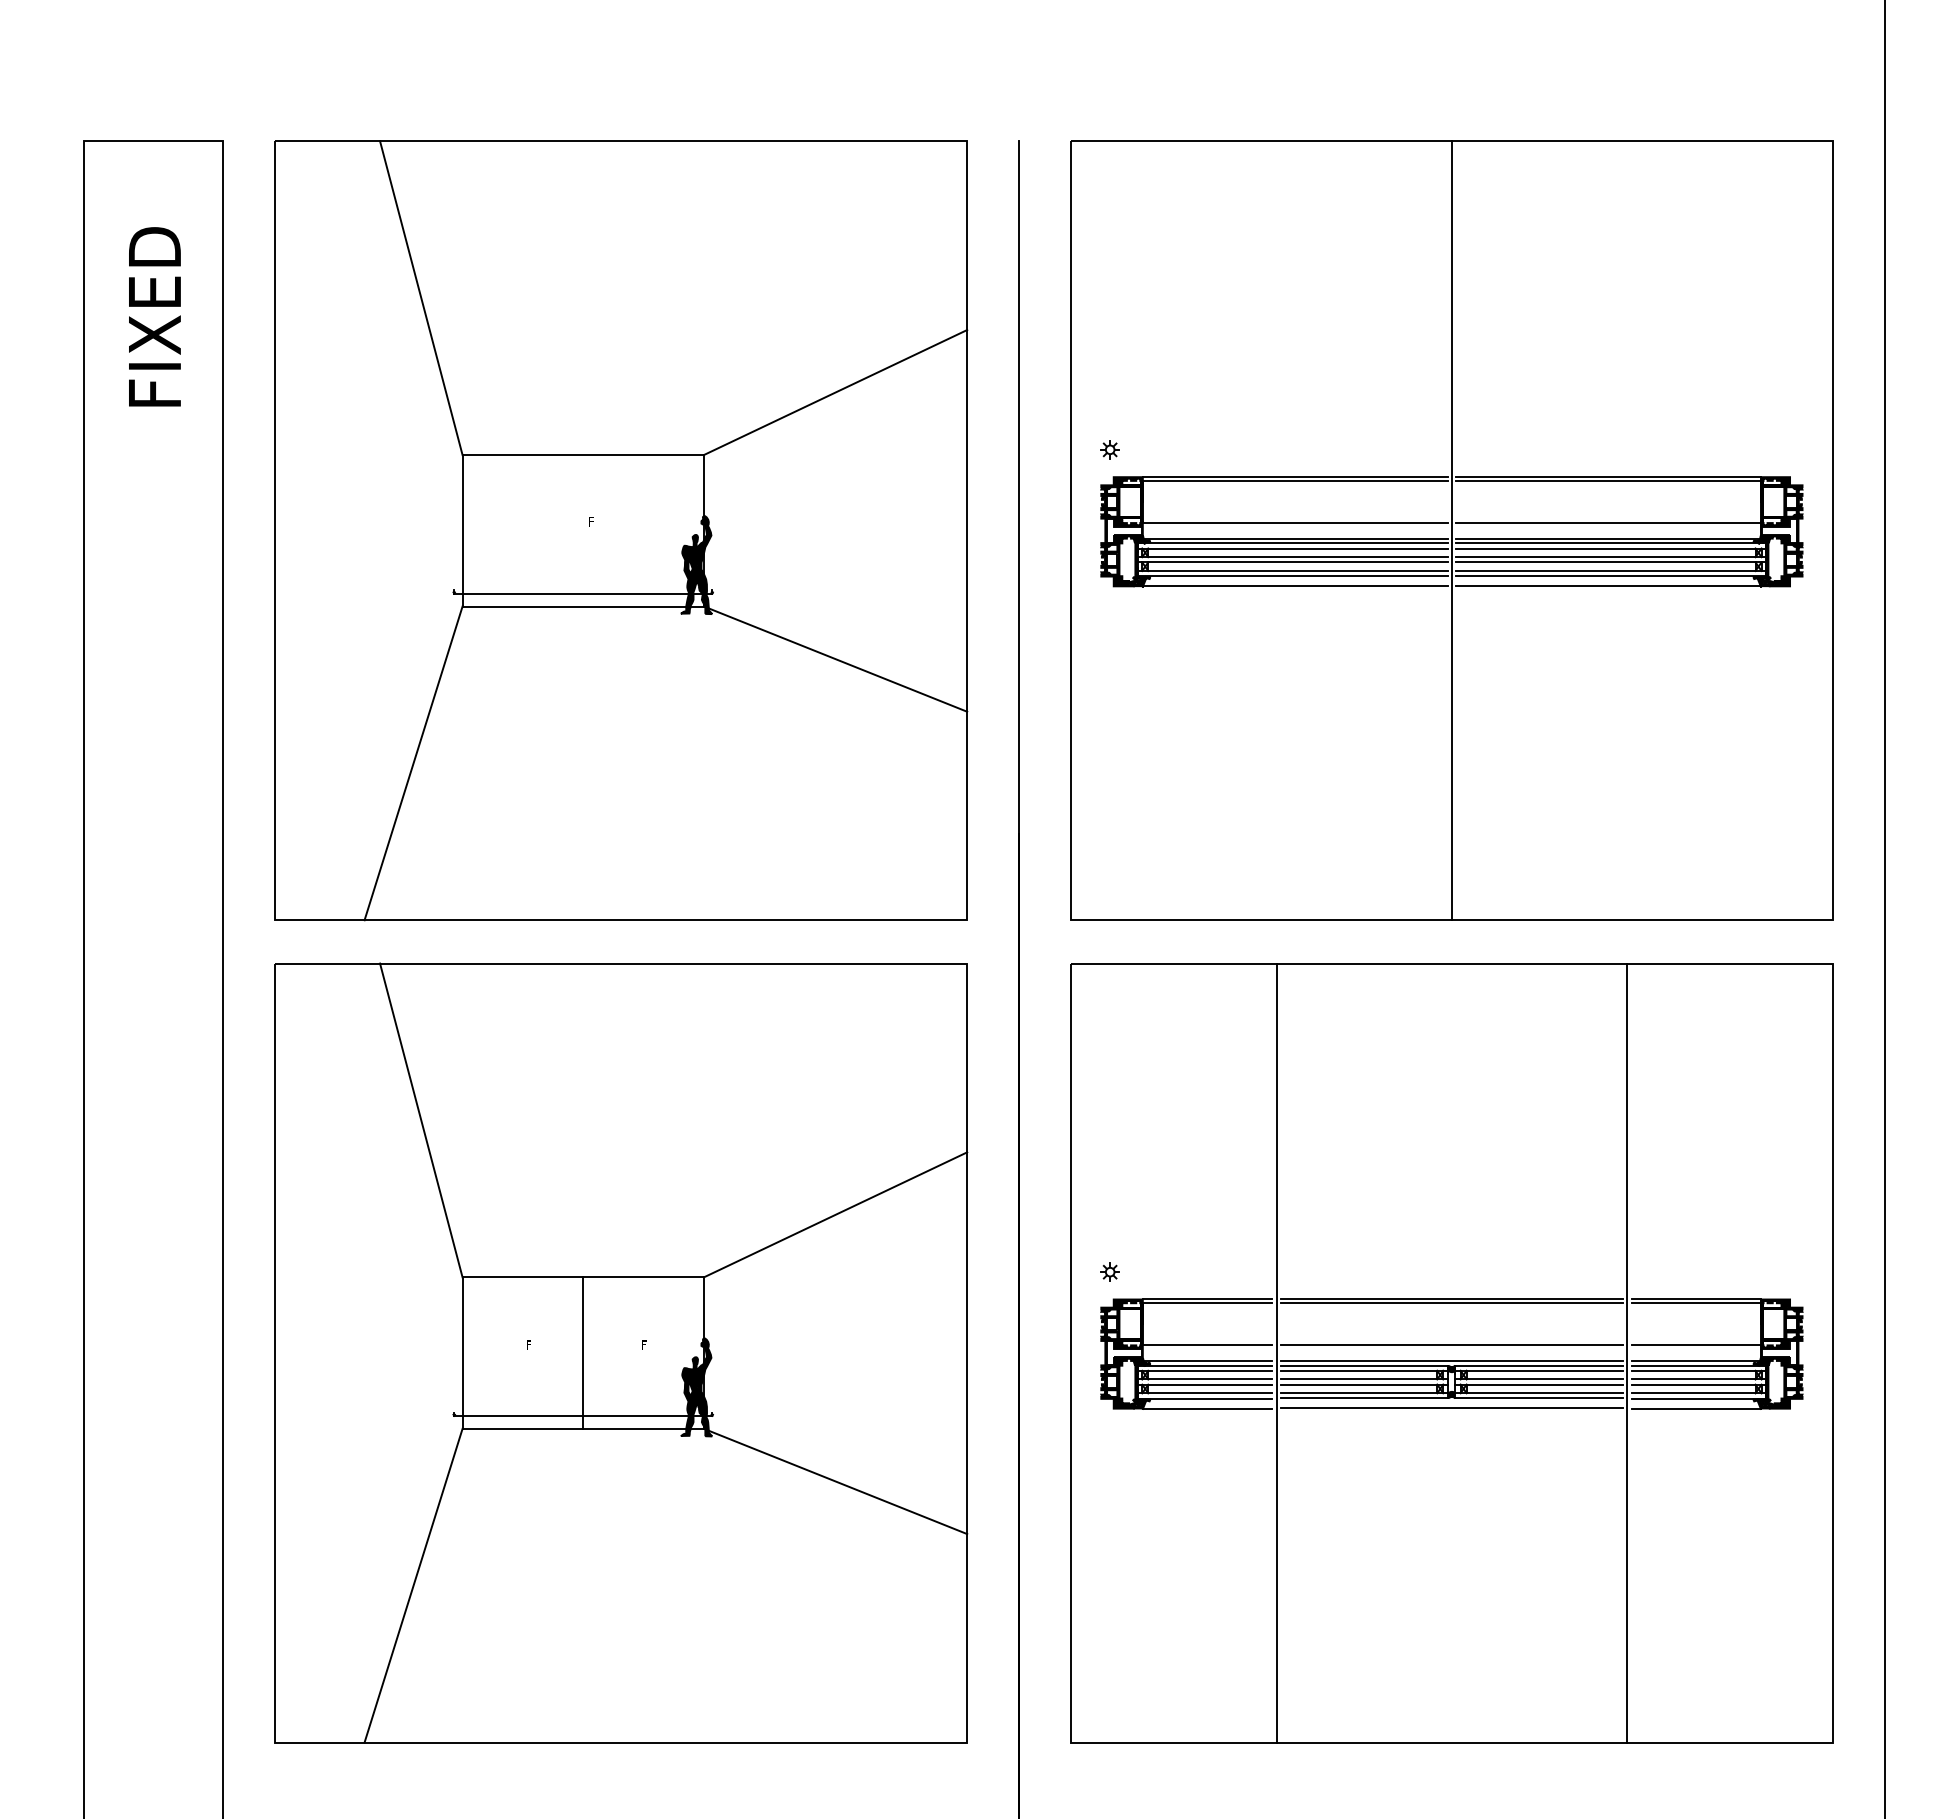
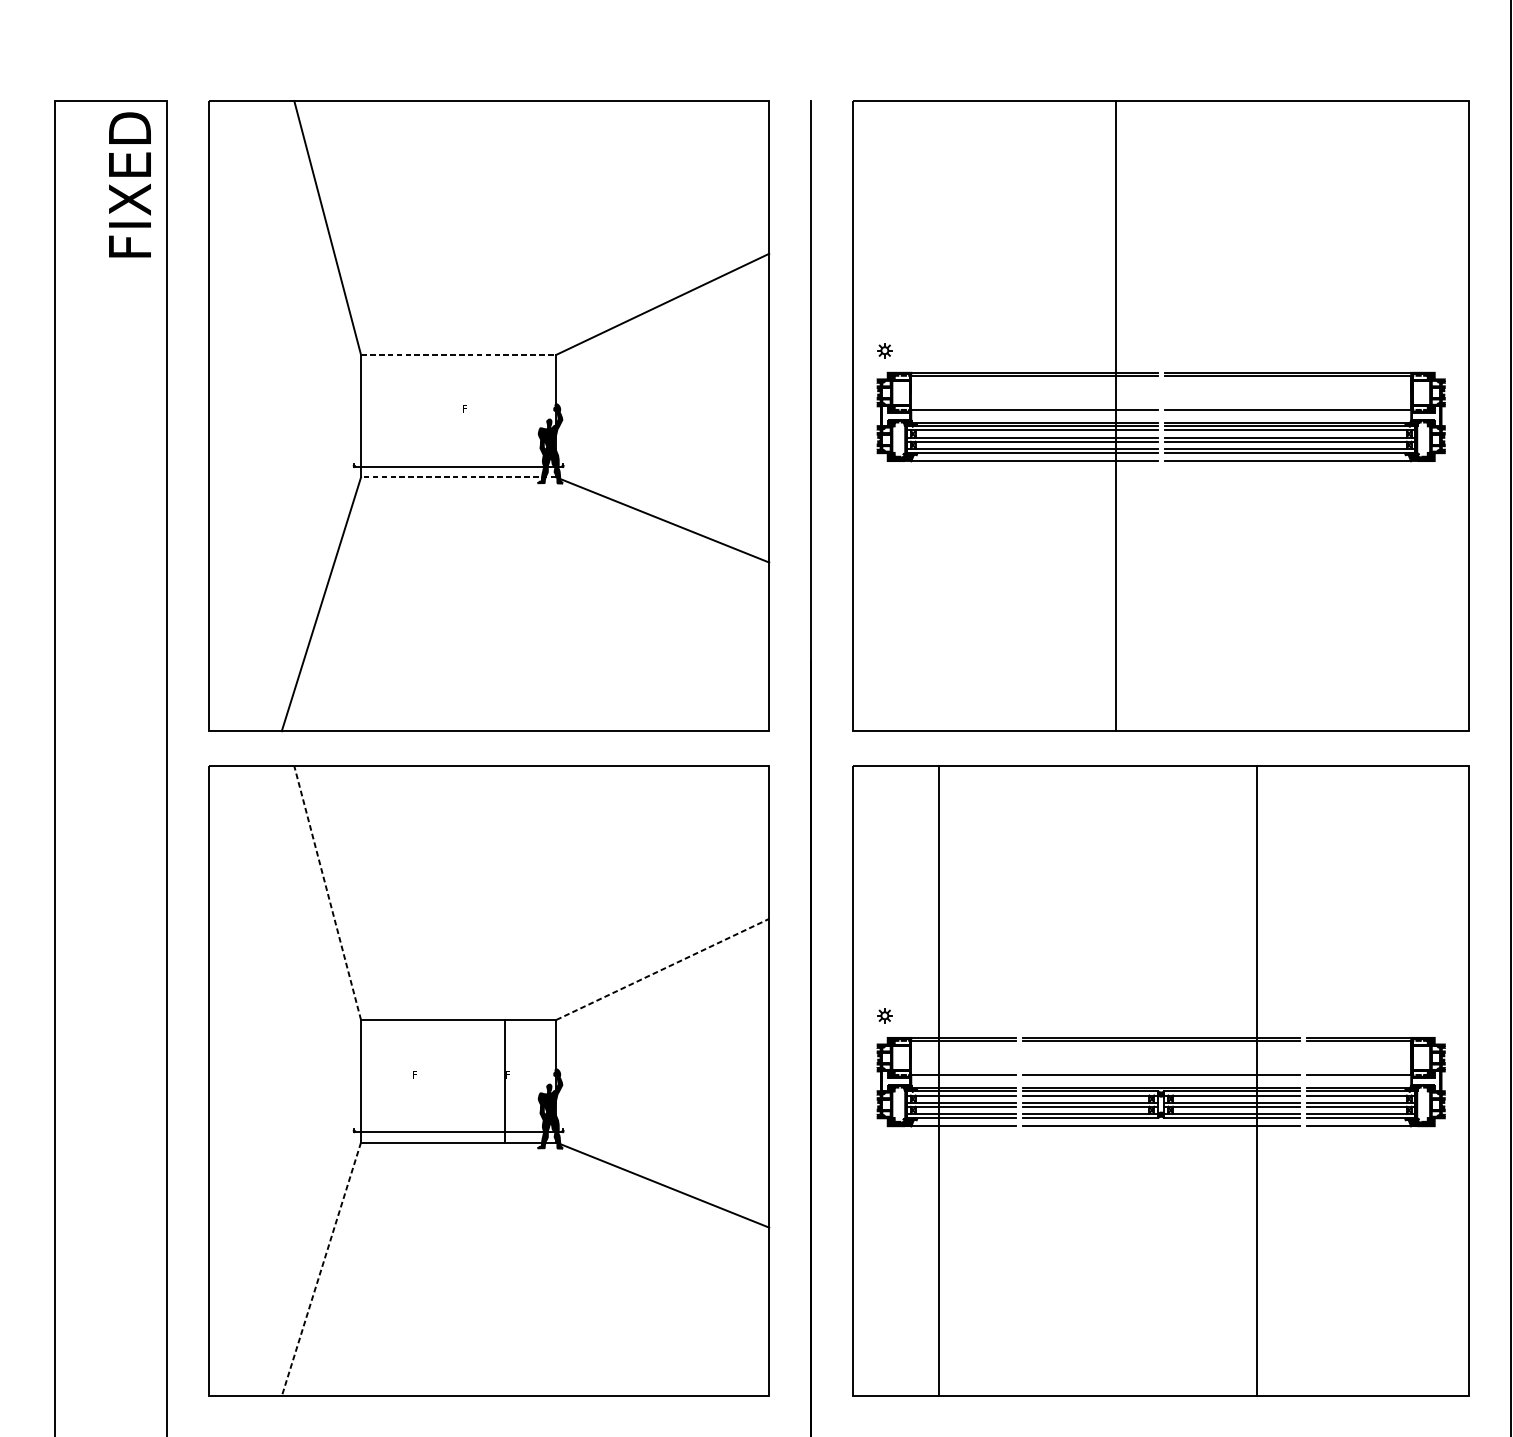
text: (154, 316) -> (129, 184), moved
line: (583, 455) -> (458, 355), solid -> dashed
line: (1451, 530) -> (1115, 415), moved
line: (583, 606) -> (458, 477), solid -> dashed
line: (421, 1119) -> (327, 892), solid -> dashed
line: (835, 1214) -> (662, 969), solid -> dashed
line: (583, 1352) -> (504, 1080), moved
line: (1276, 1352) -> (939, 1080), moved
line: (1627, 1352) -> (1257, 1080), moved
line: (413, 1586) -> (321, 1270), solid -> dashed

